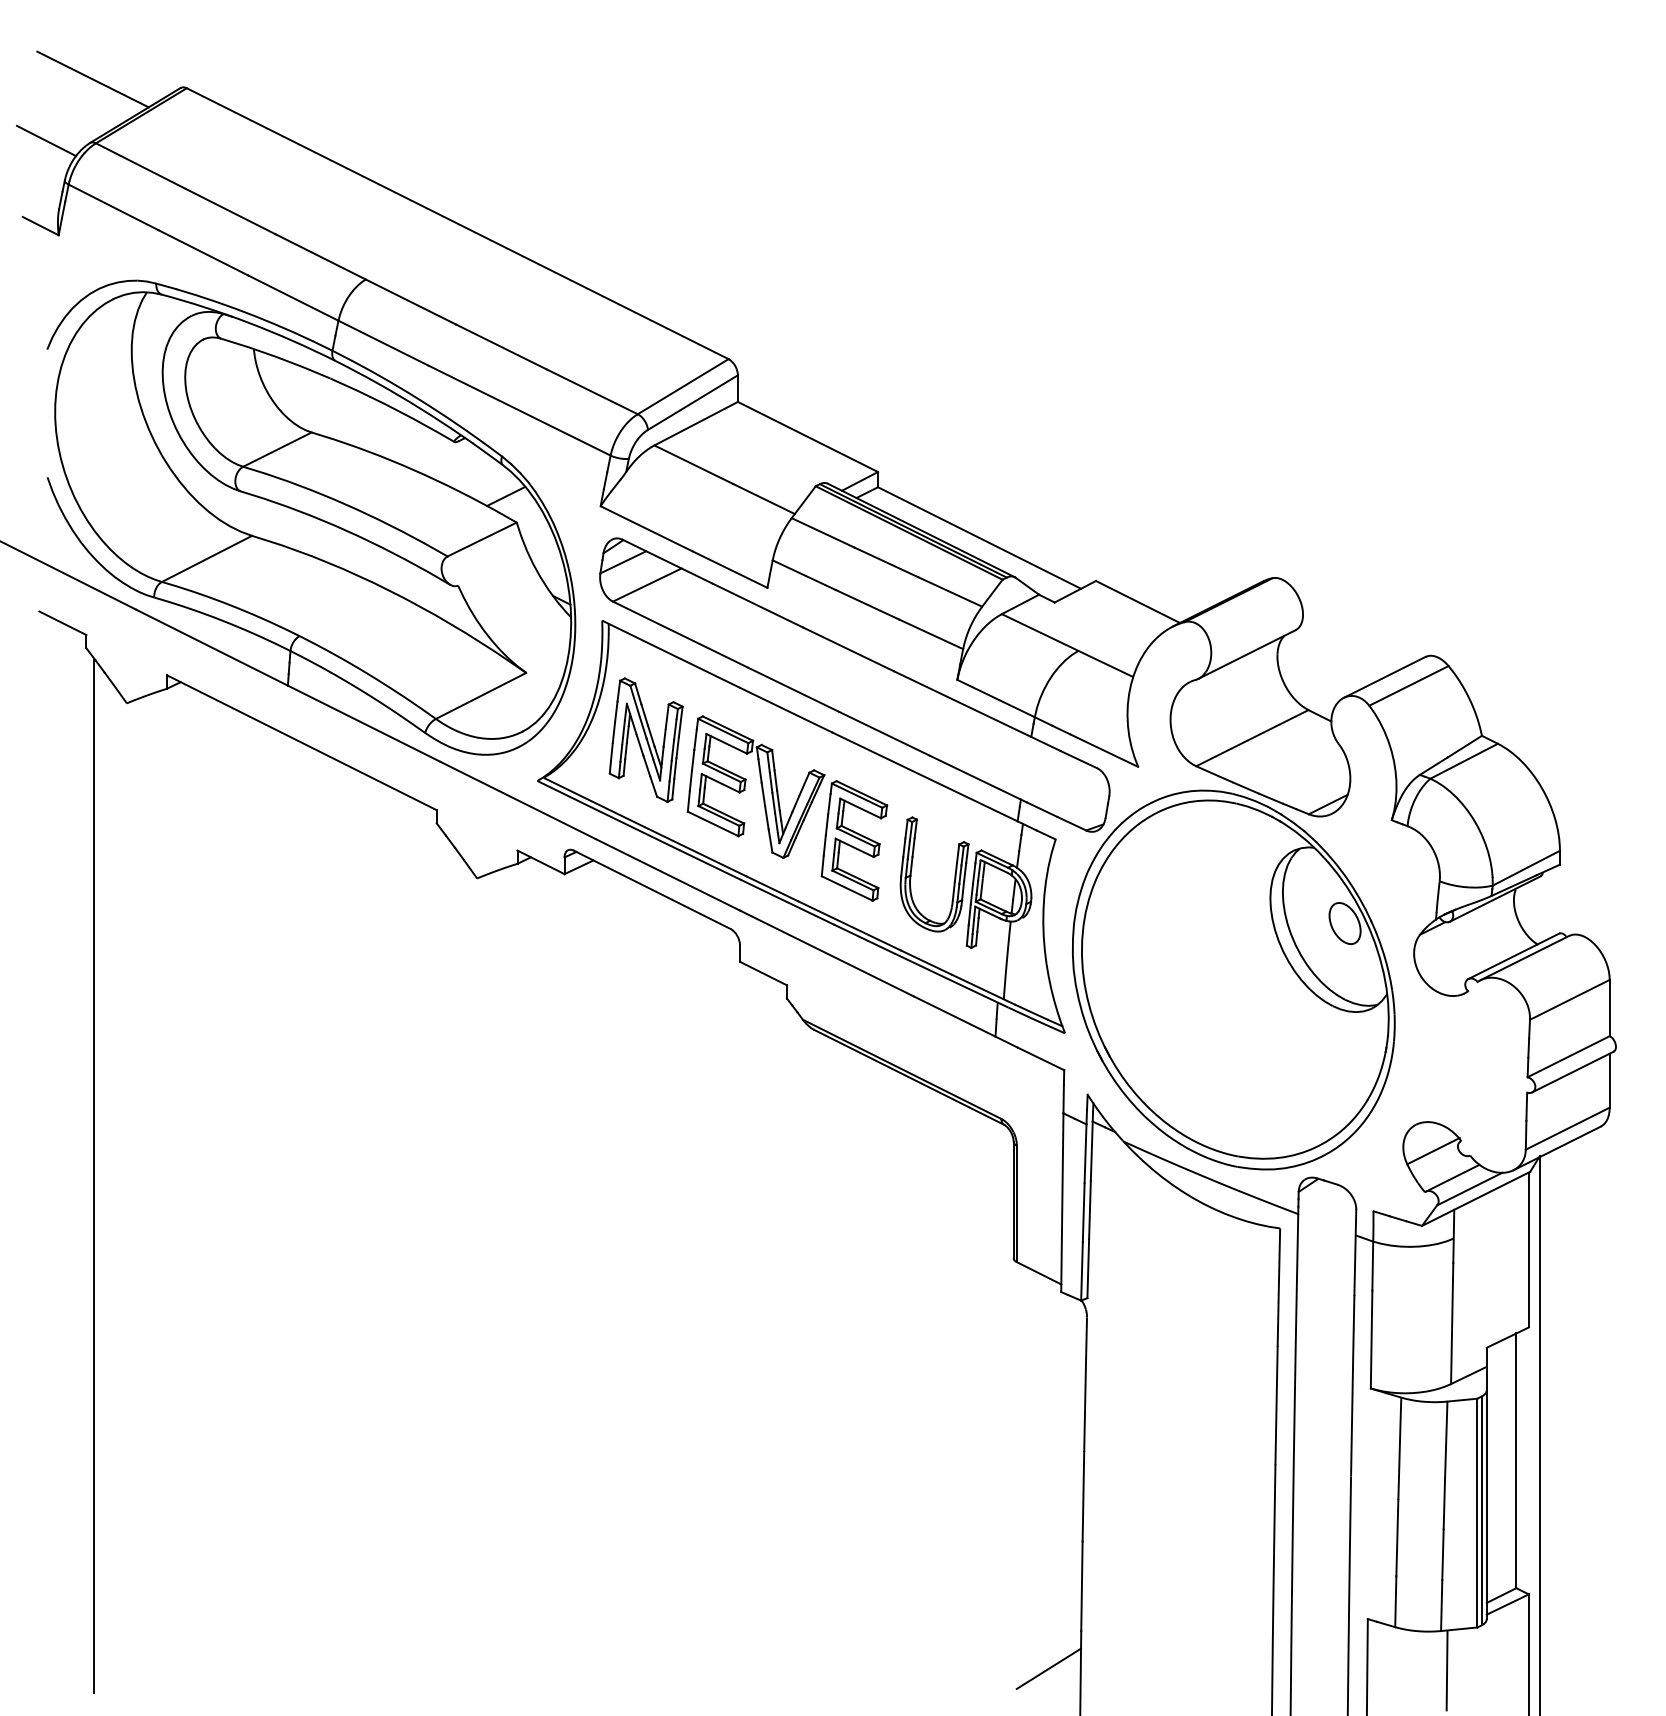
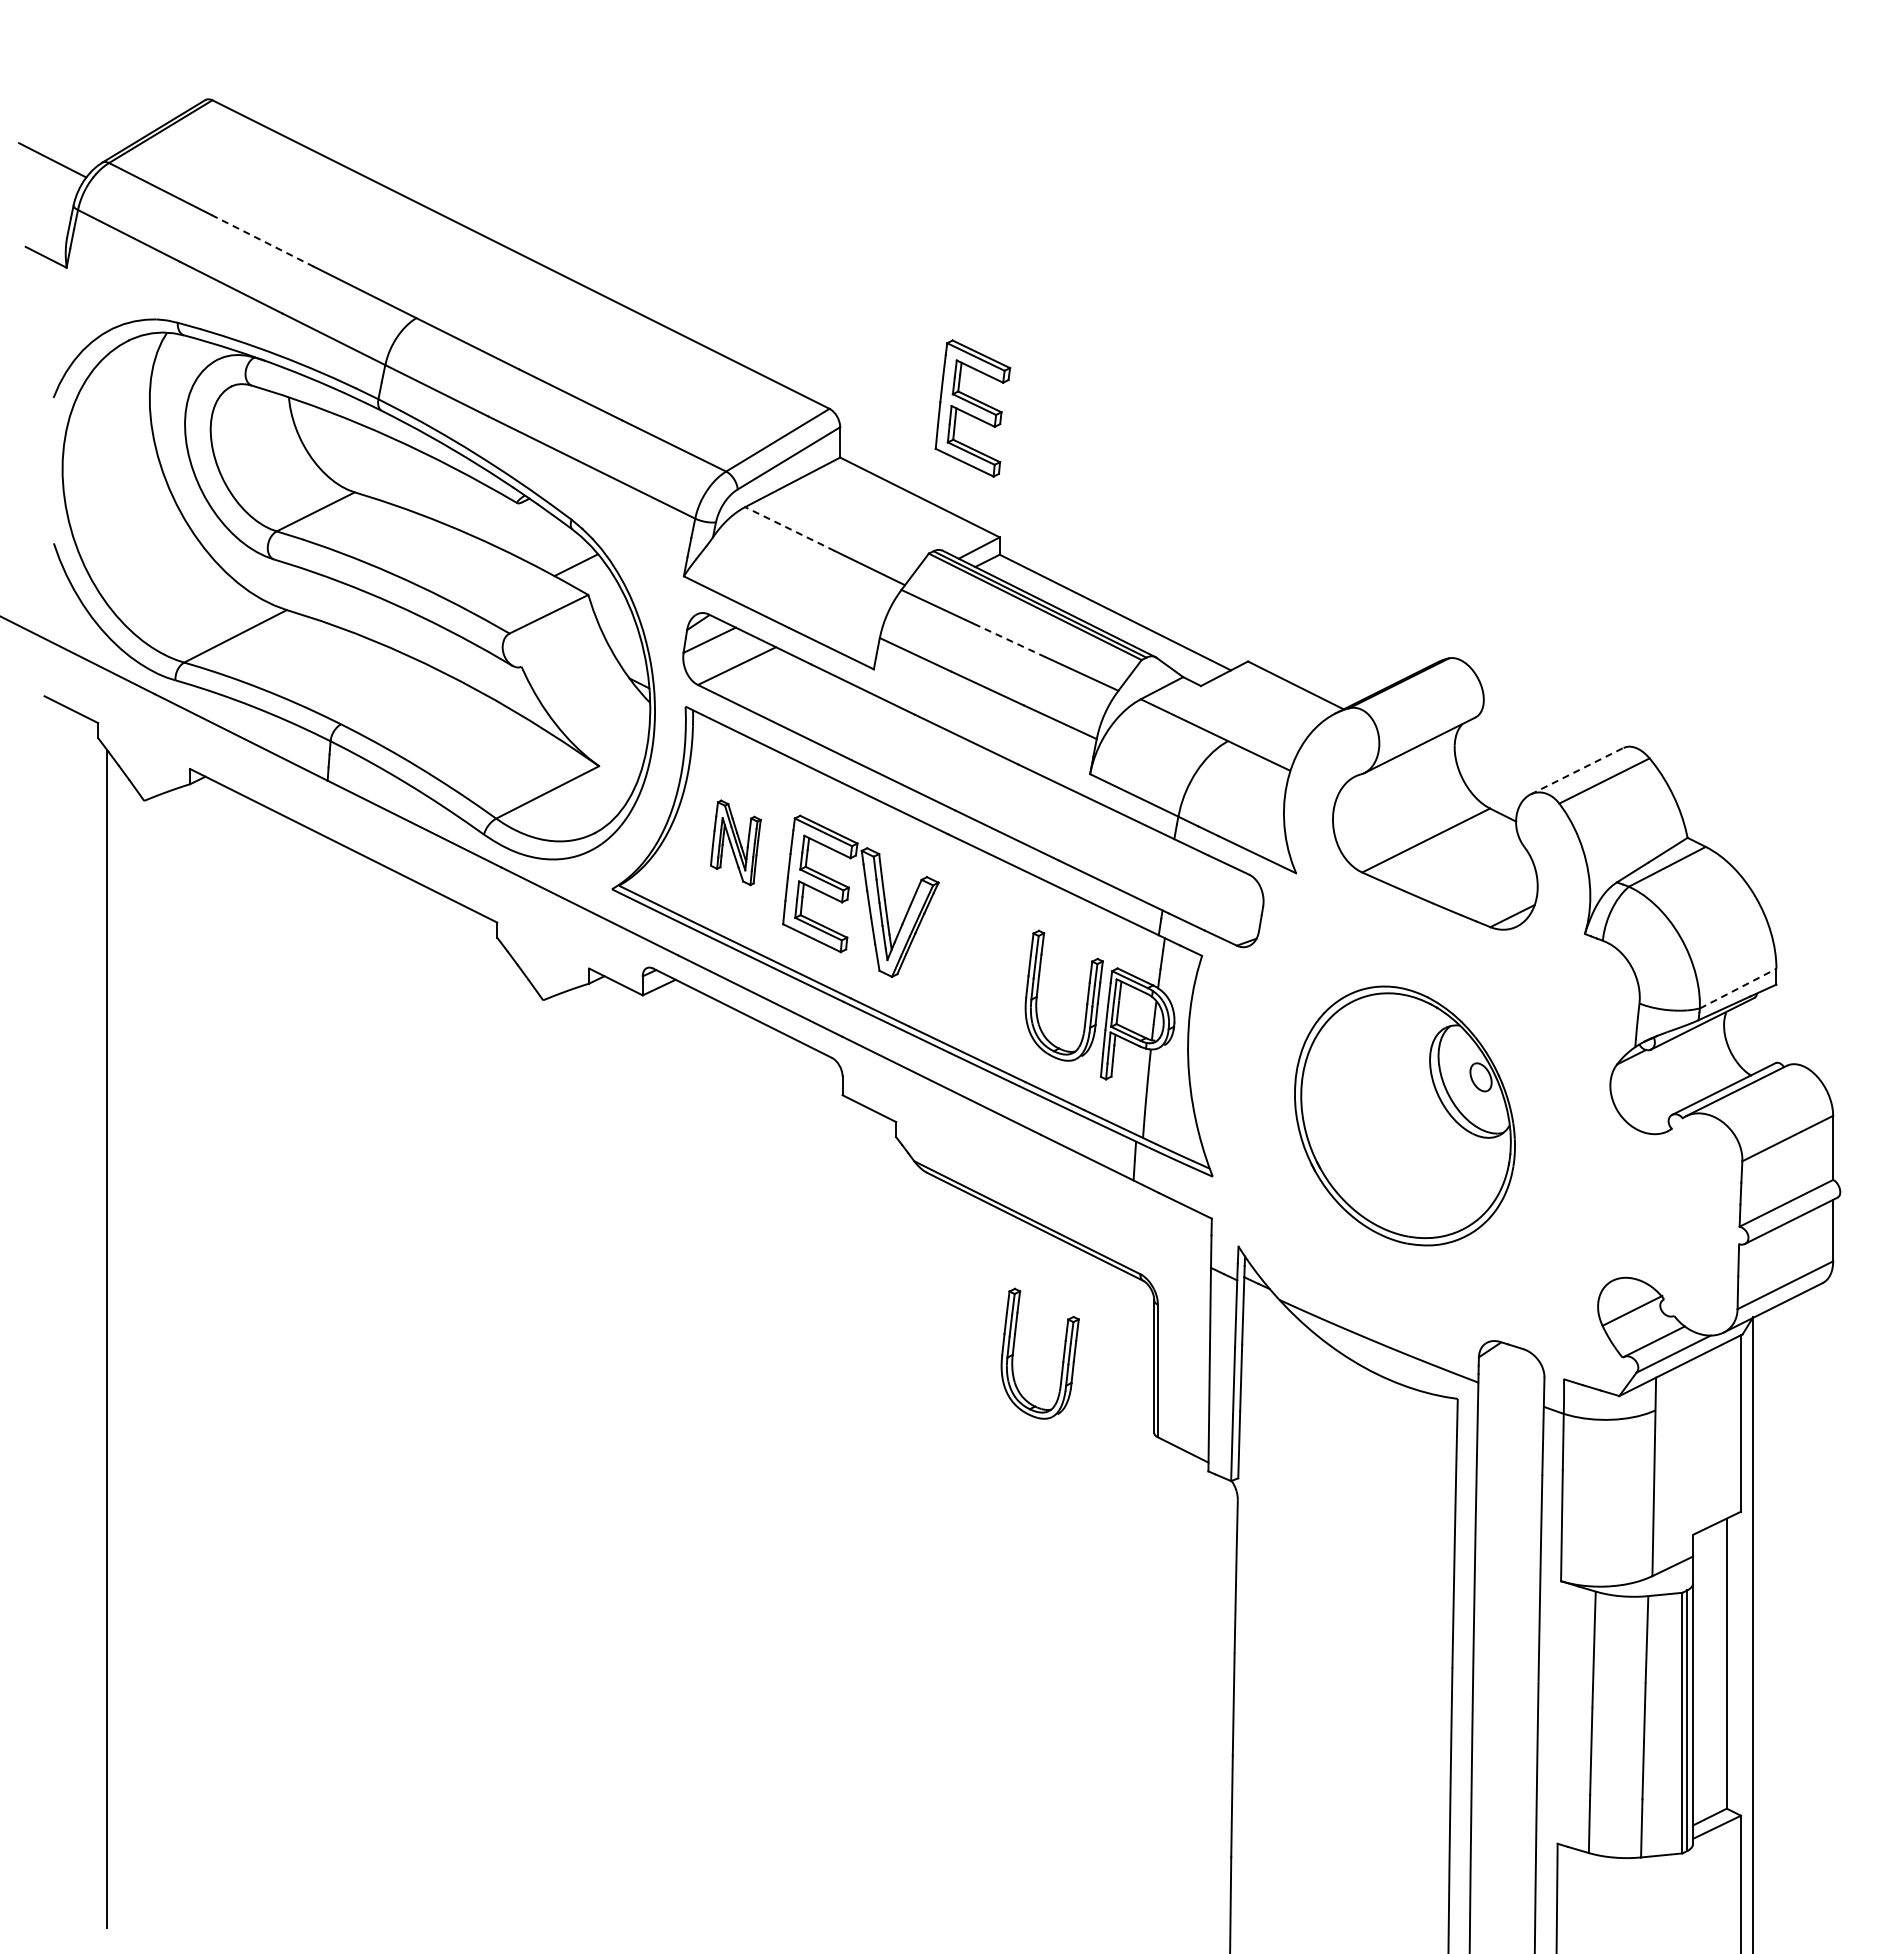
line: (92, 79) -> (105, 90), removed
line: (230, 212) -> (262, 241), solid -> dashed
line: (693, 465) -> (789, 529), solid -> dashed
line: (886, 562) -> (1009, 640), solid -> dashed
line: (1385, 677) -> (1577, 771), solid -> dashed
part: (645, 739) -> (735, 842), size x0.6
part: (854, 840) -> (972, 408), moved
line: (1526, 868) -> (1738, 988), solid -> dashed
part: (1233, 979) -> (1404, 1115), size x0.6
part: (933, 1192) -> (1062, 1358), added
line: (1048, 1668) -> (1194, 1900), removed
line: (1446, 1670) -> (1647, 1902), removed

